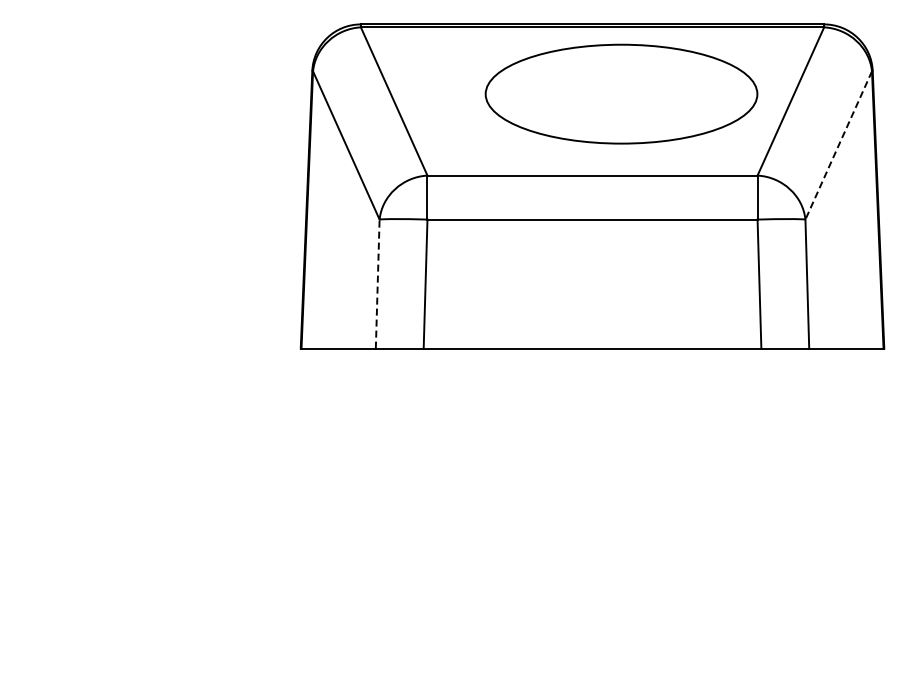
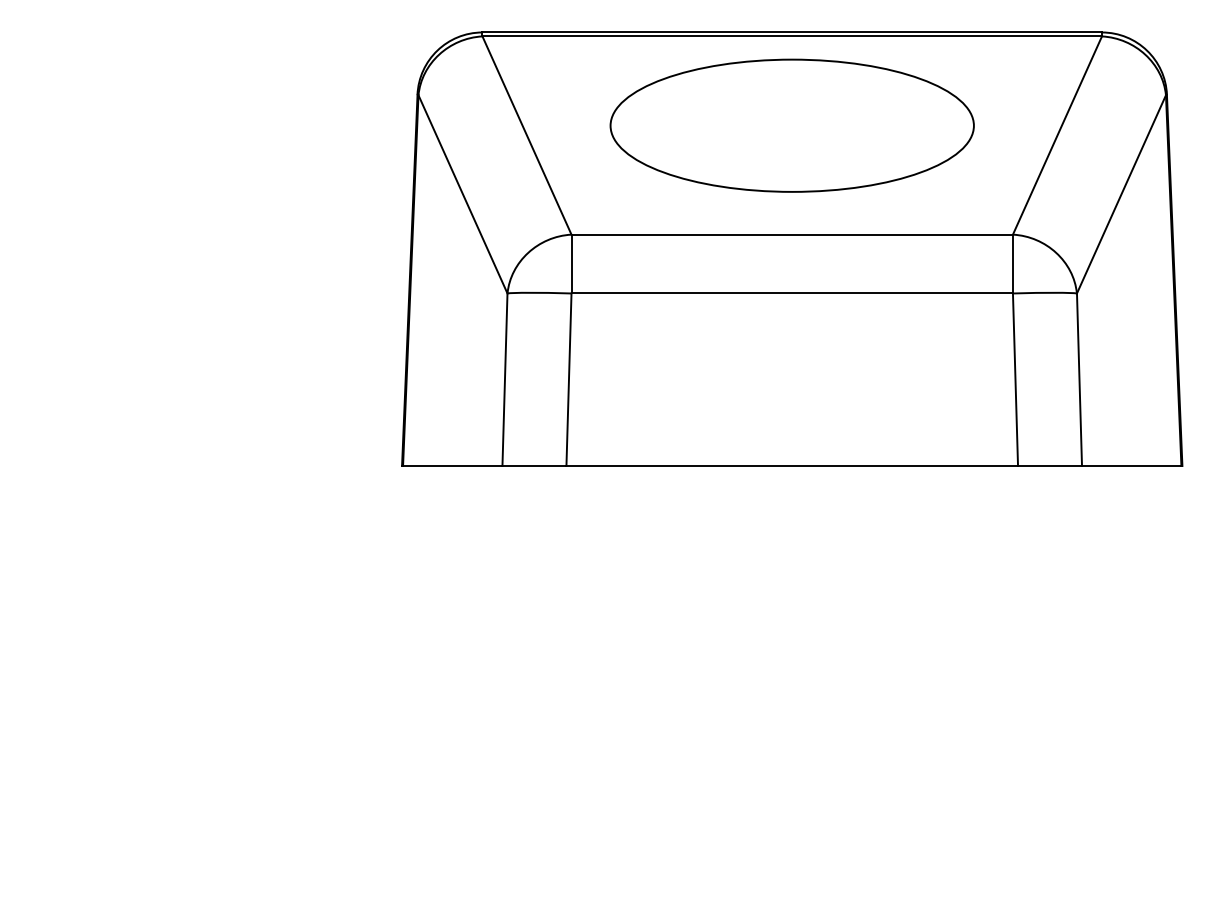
part: (621, 93) -> (792, 124), moved
line: (838, 145) -> (1121, 194), dashed -> solid
line: (377, 284) -> (504, 380), dashed -> solid

